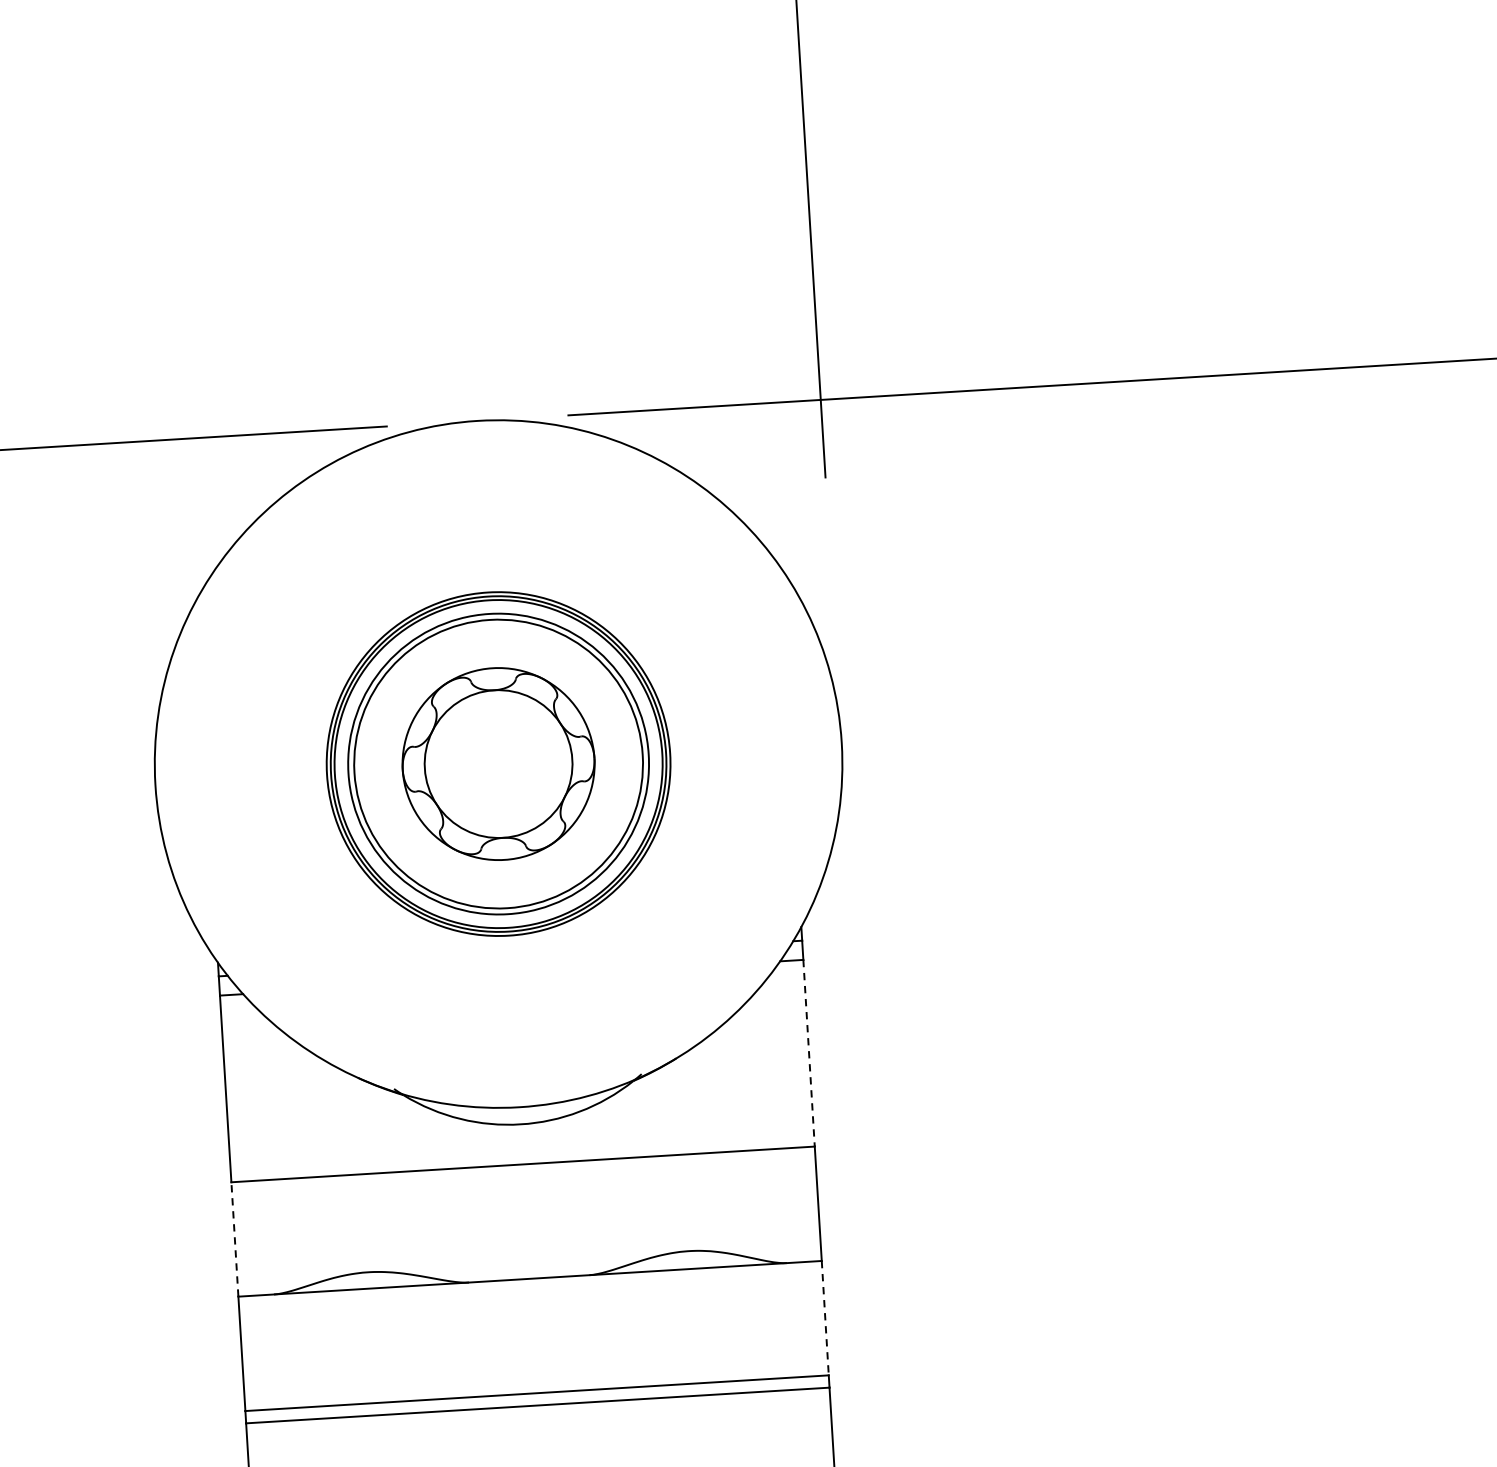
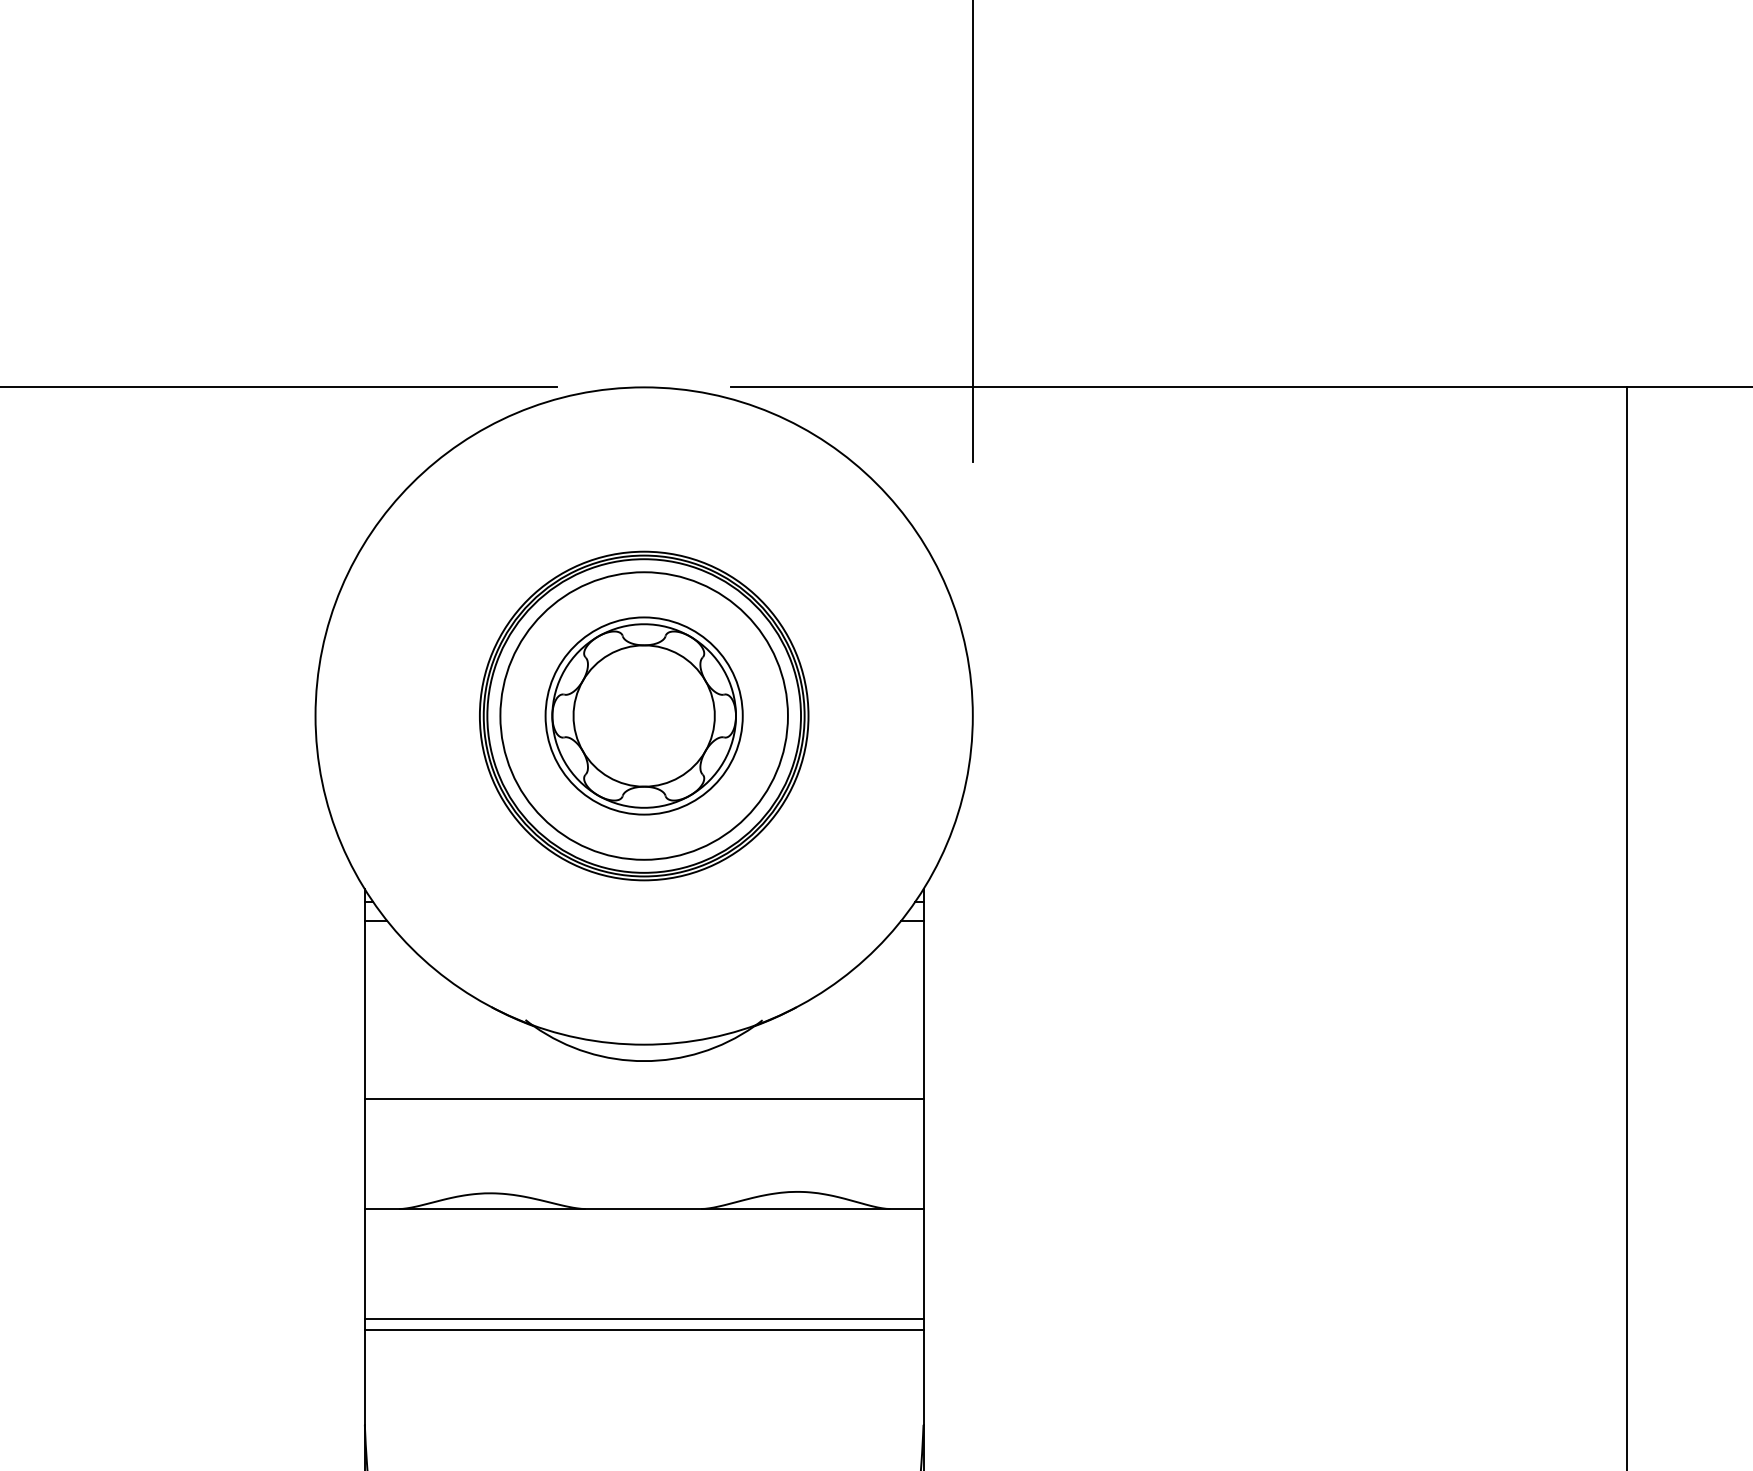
circle: (497, 763) -> (643, 715), size x0.71
line: (809, 1053) -> (923, 1010), dashed -> solid
line: (234, 1239) -> (364, 1154), dashed -> solid
line: (825, 1317) -> (923, 1263), dashed -> solid

